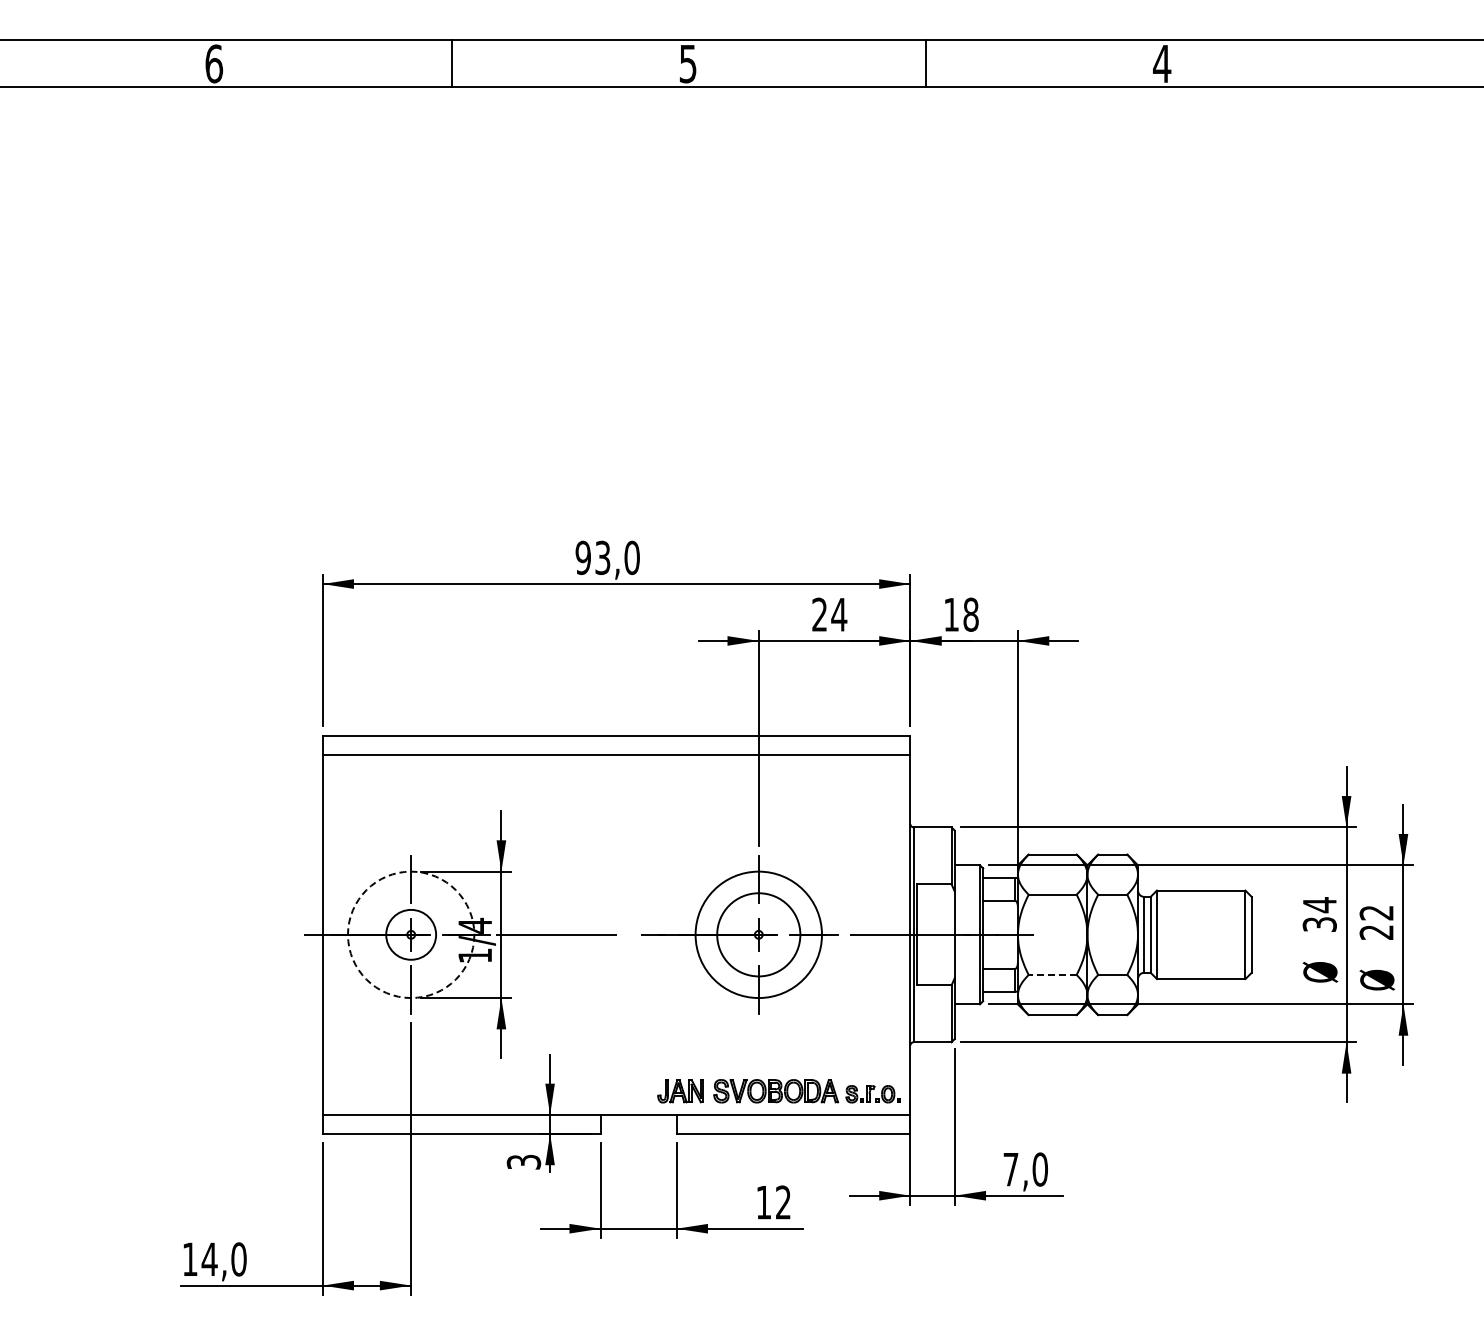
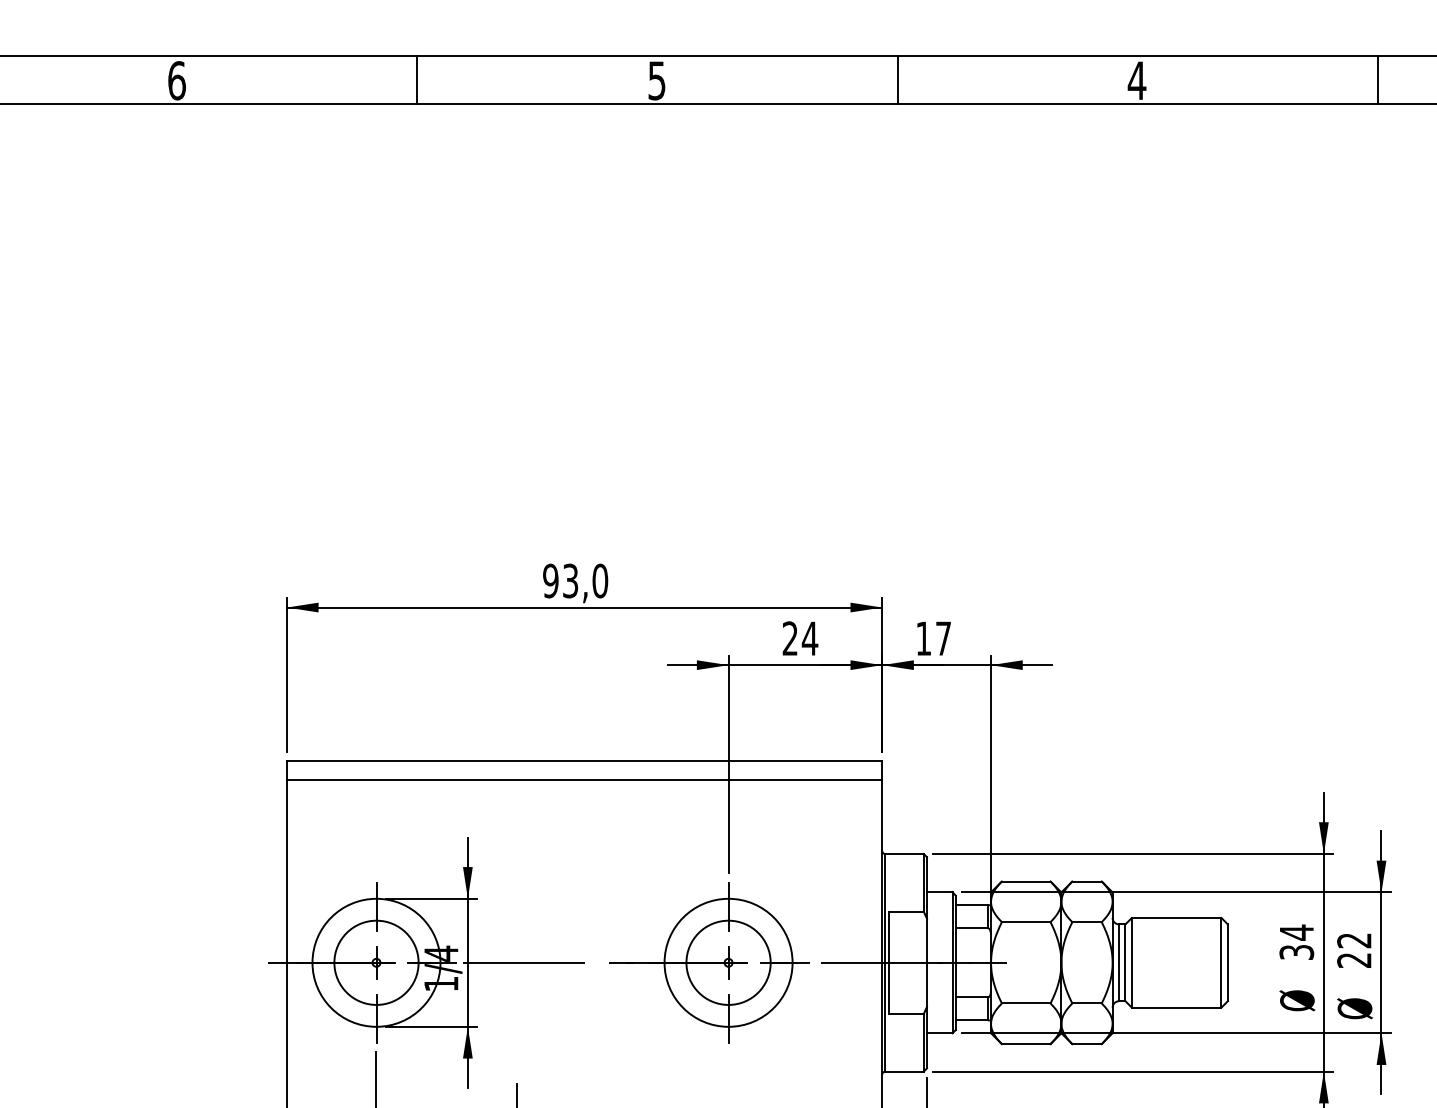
line: (1399, 63) -> (1377, 80), added
text: (970, 614) -> (942, 638), 18 -> 17
circle: (410, 934) -> (375, 962), dashed -> solid
circle: (410, 934) -> (375, 962), size x1.67
line: (1052, 974) -> (1026, 1002), dashed -> solid

